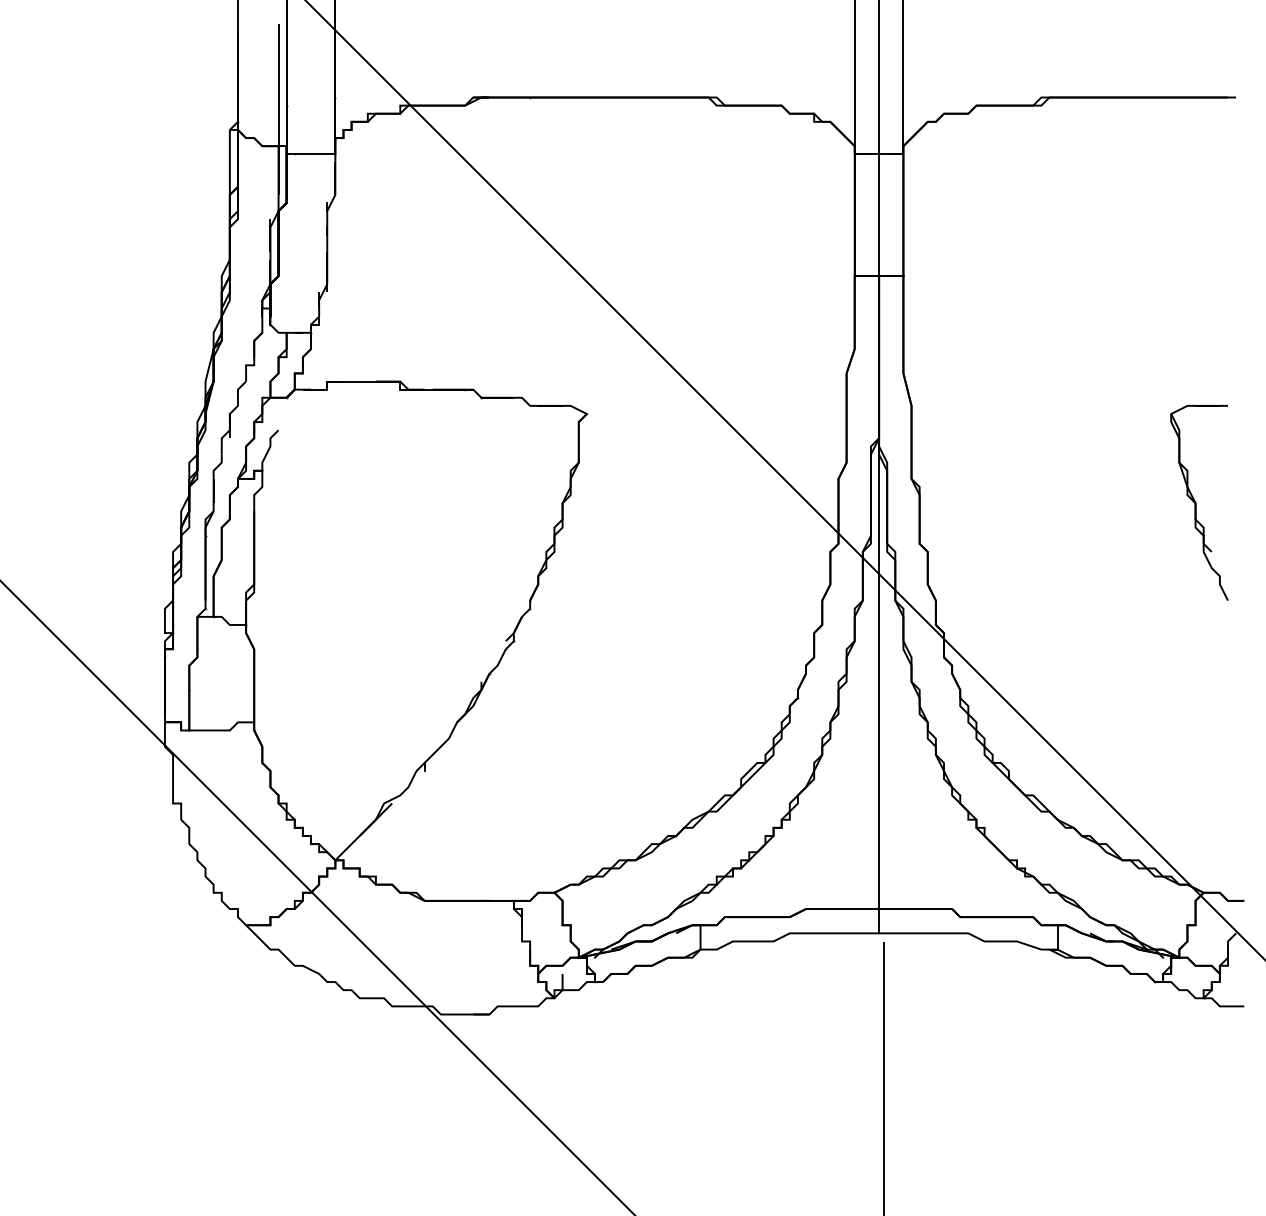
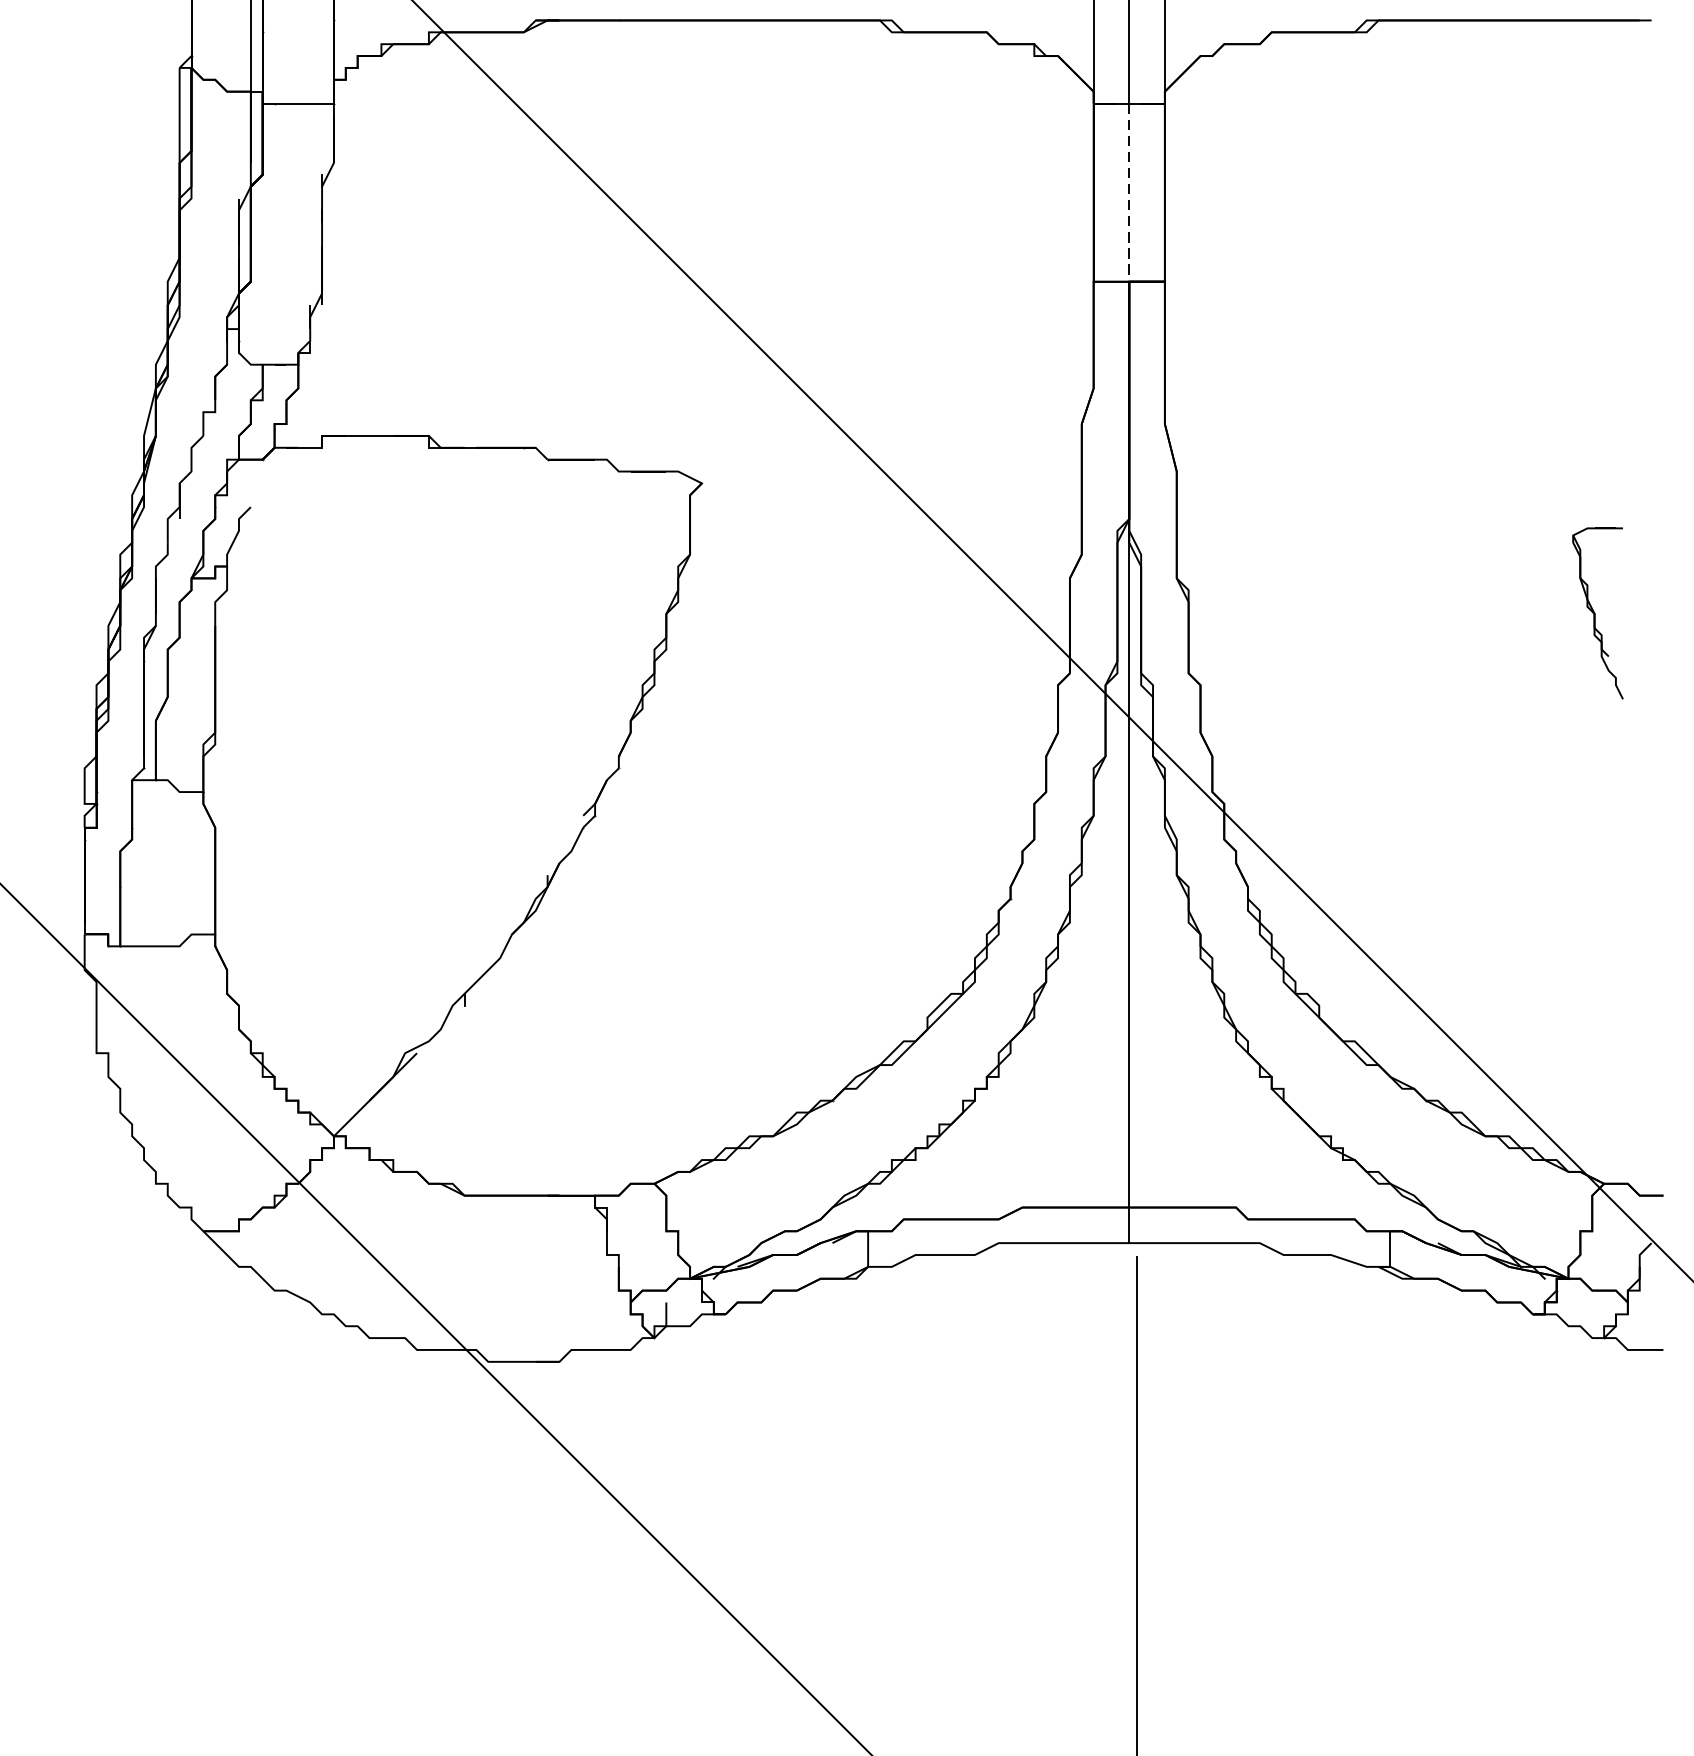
line: (879, 215) -> (1129, 193), solid -> dashed
part: (1199, 502) -> (1598, 612), size x0.6

